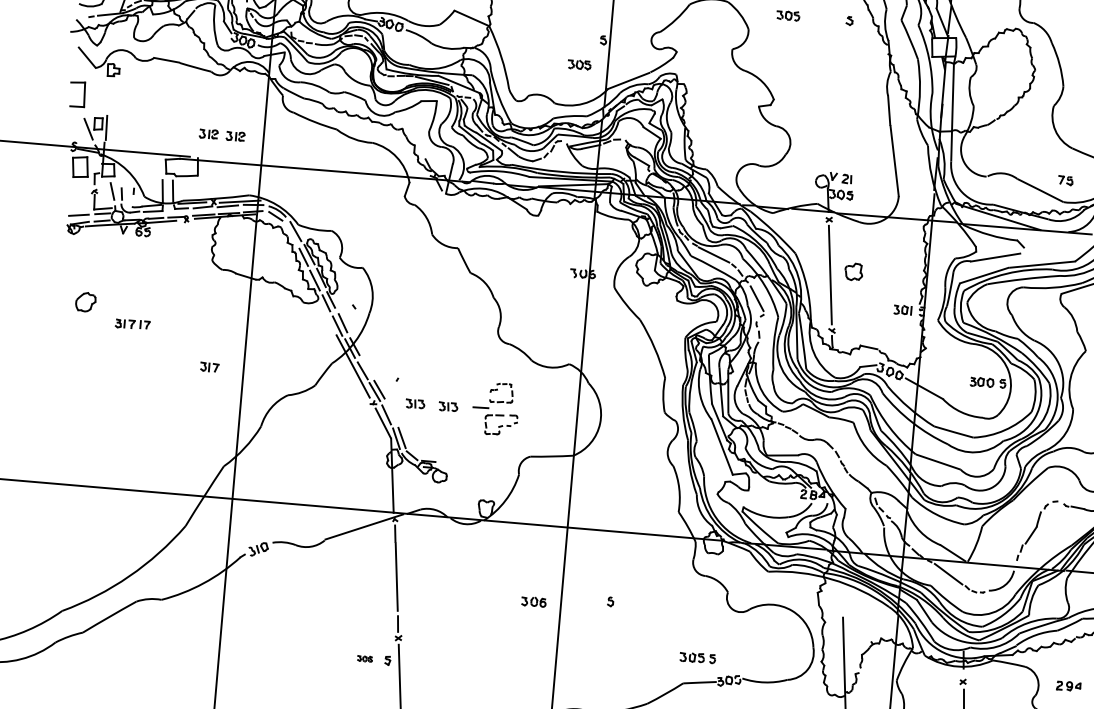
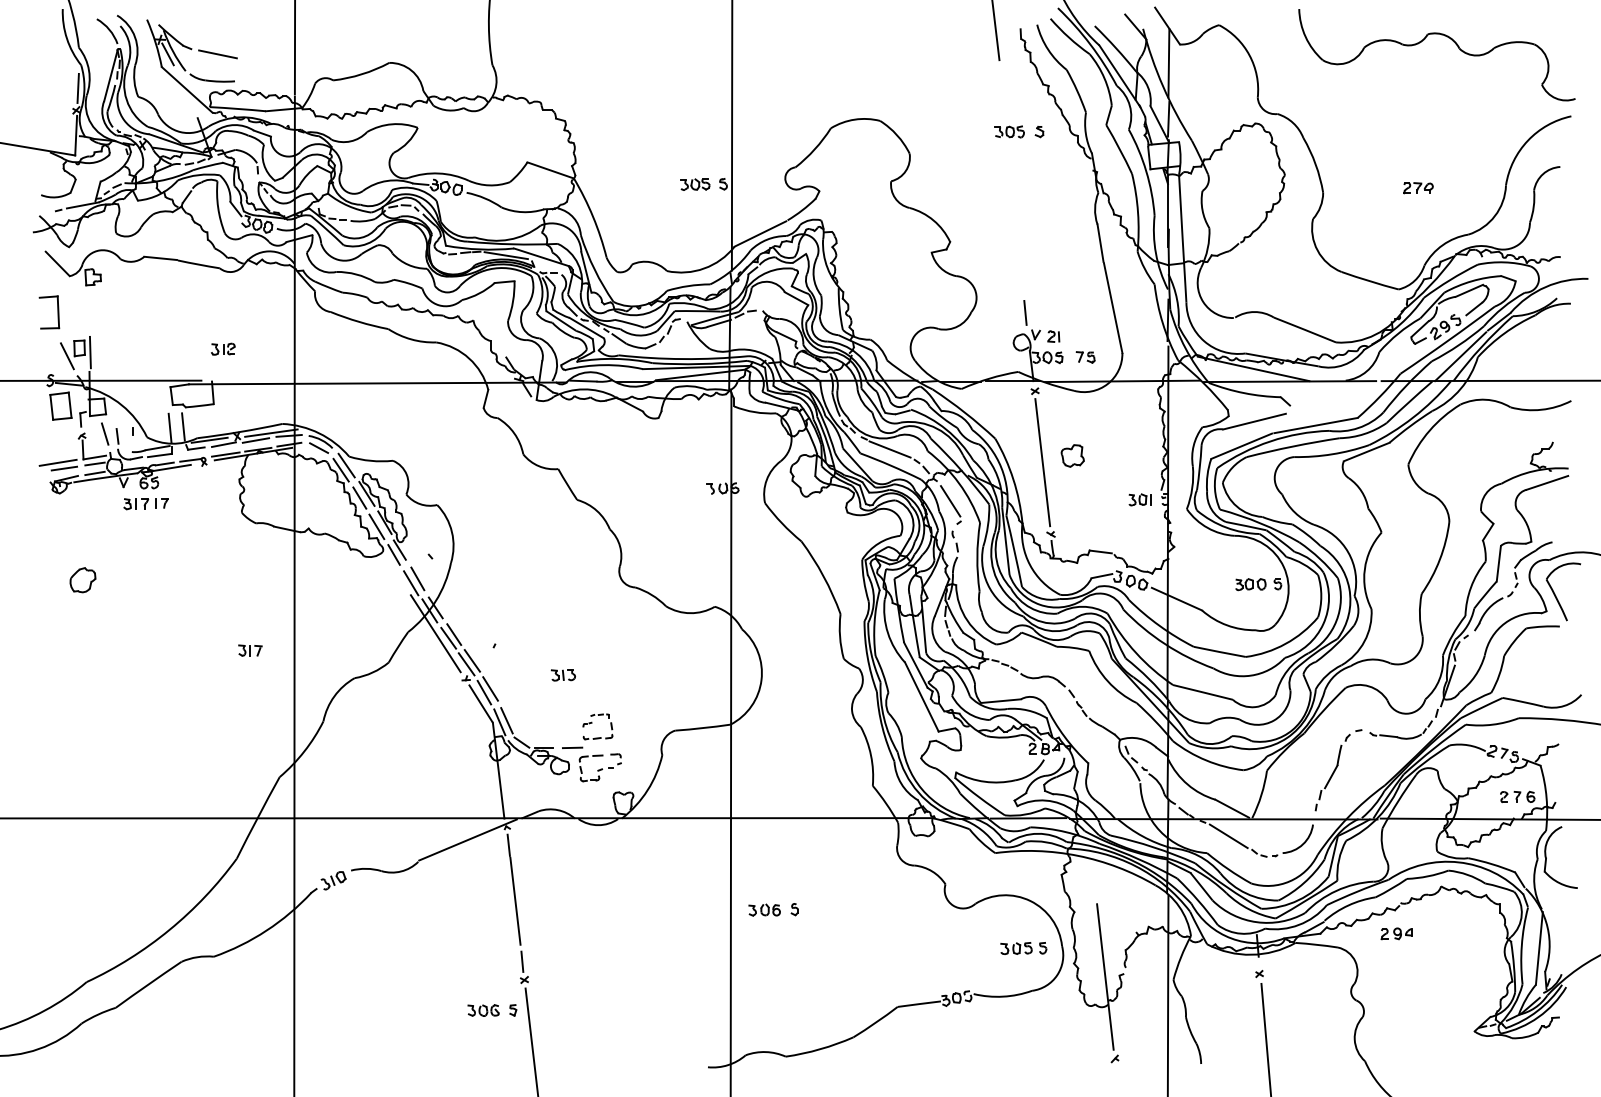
part: (788, 15) -> (1009, 131), moved
part: (579, 64) -> (695, 184), moved
part: (235, 135) -> (258, 348), removed
line: (827, 158) -> (1025, 312), added
part: (1065, 180) -> (1085, 357), moved
line: (74, 210) -> (57, 462), added
line: (290, 234) -> (340, 469), added
part: (132, 324) -> (145, 504), moved
line: (367, 368) -> (454, 634), added
part: (414, 404) -> (519, 675), removed
part: (489, 408) -> (583, 747), moved
line: (391, 412) -> (490, 688), added
part: (533, 601) -> (764, 909), moved
part: (365, 658) -> (483, 1010), size x1.67
part: (697, 658) -> (1023, 948), moved
part: (1068, 685) -> (1396, 933), moved

